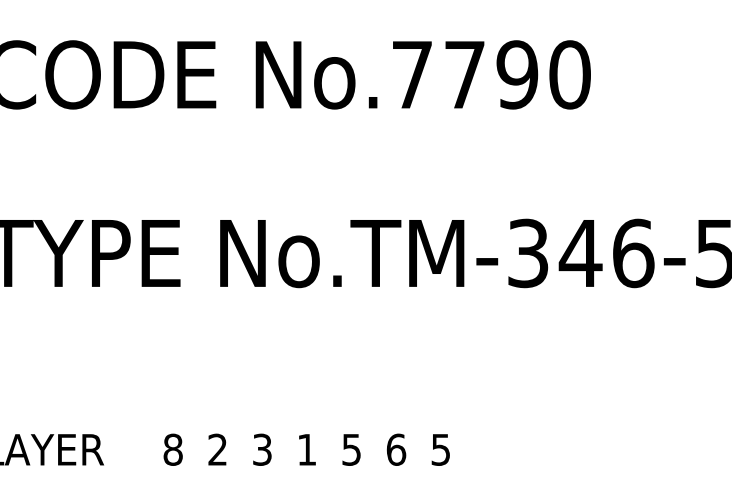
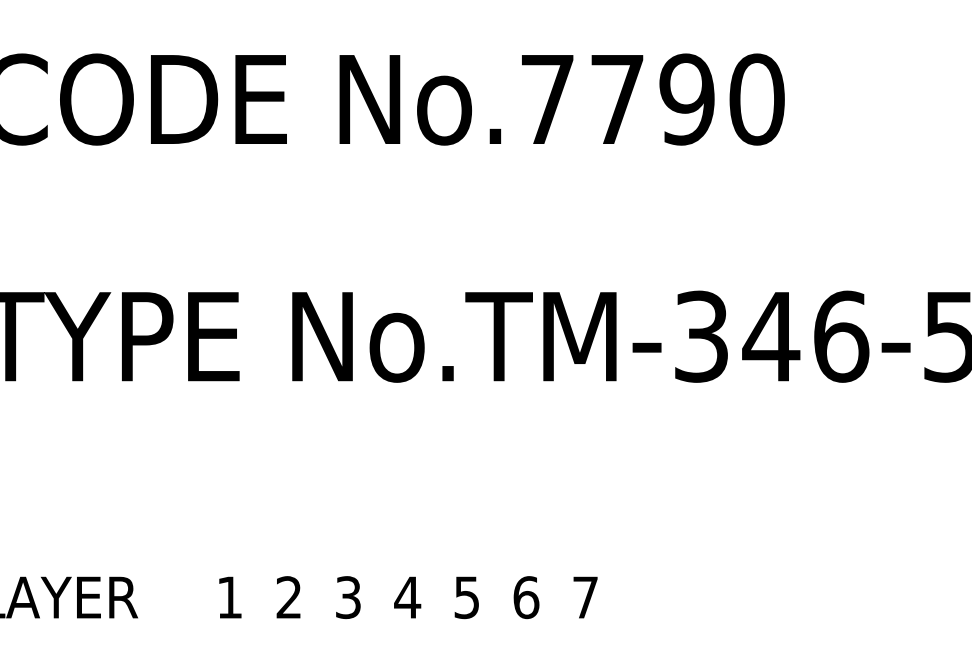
text: (172, 449) -> (228, 597), 8 -> 1
text: (306, 449) -> (406, 597), 1 -> 4
text: (440, 449) -> (584, 597), 5 -> 7

